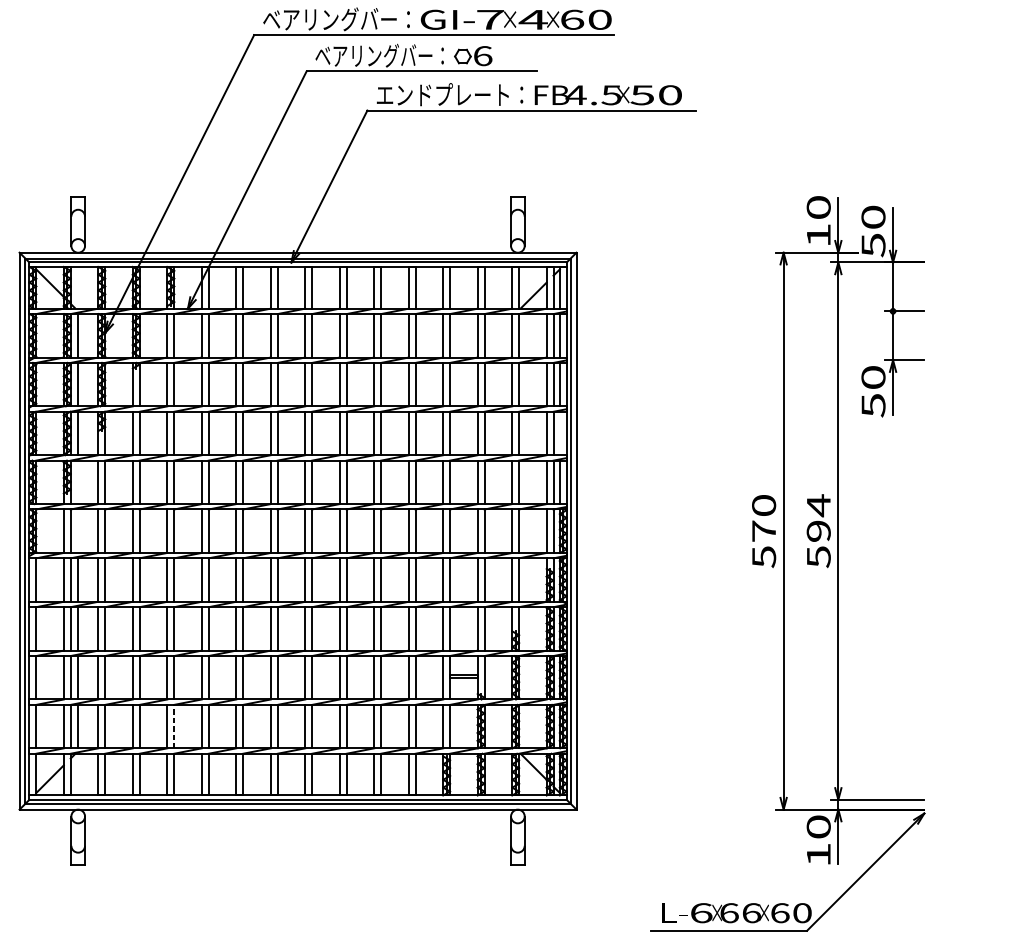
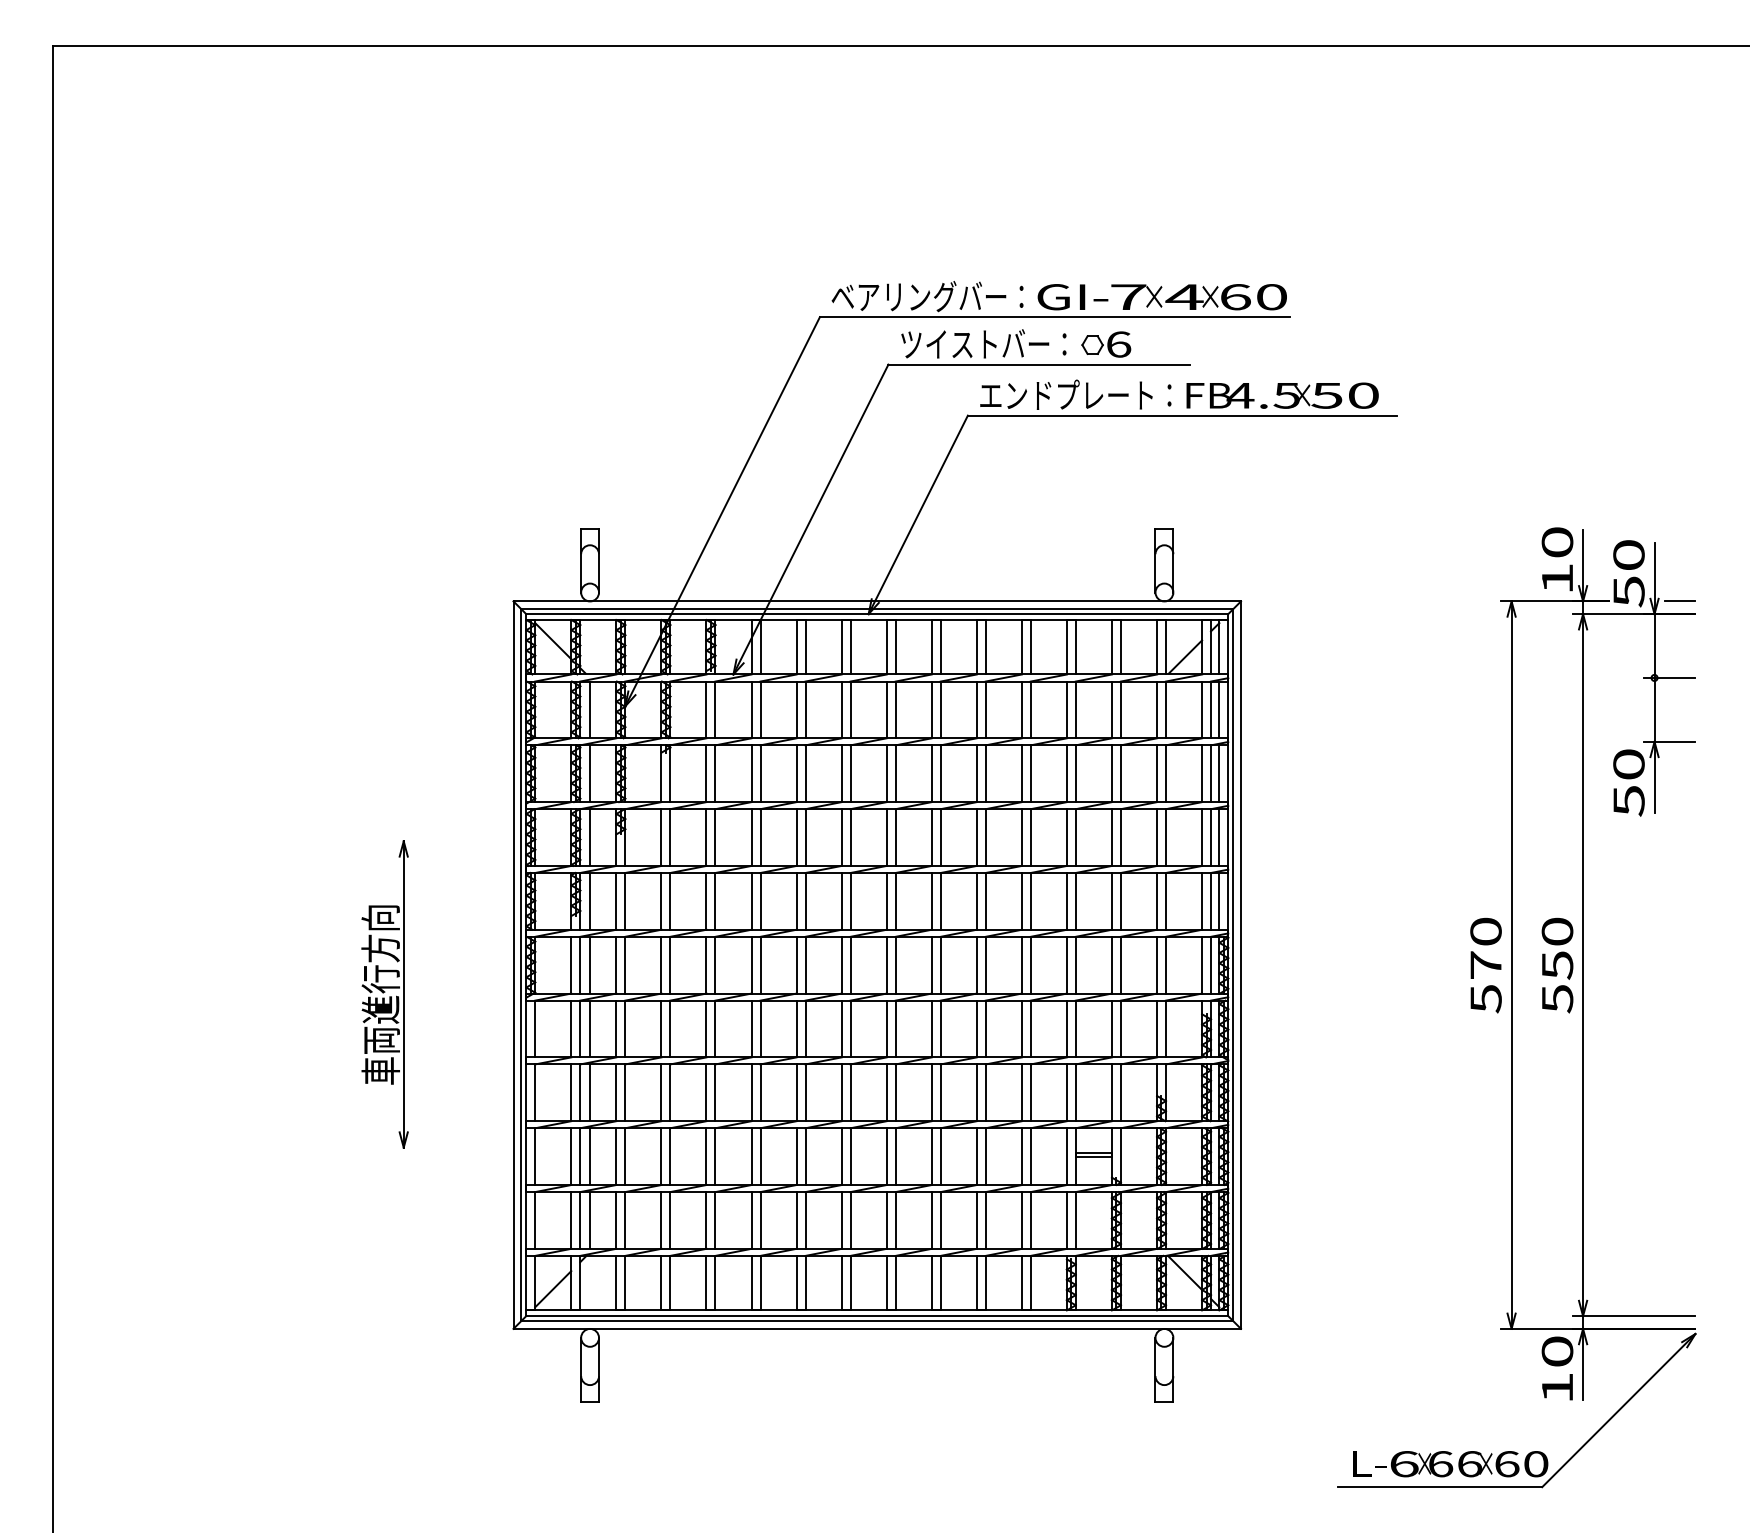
text: (379, 55) -> (983, 343), ベアリングバー： -> ツイストバー：
line: (912, 252) -> (1679, 601), added
line: (560, 433) -> (1219, 837), added
line: (78, 481) -> (590, 900), added
text: (818, 517) -> (1557, 947), 594 -> 550
line: (78, 530) -> (590, 964), added
line: (174, 725) -> (715, 1219), dashed -> solid

